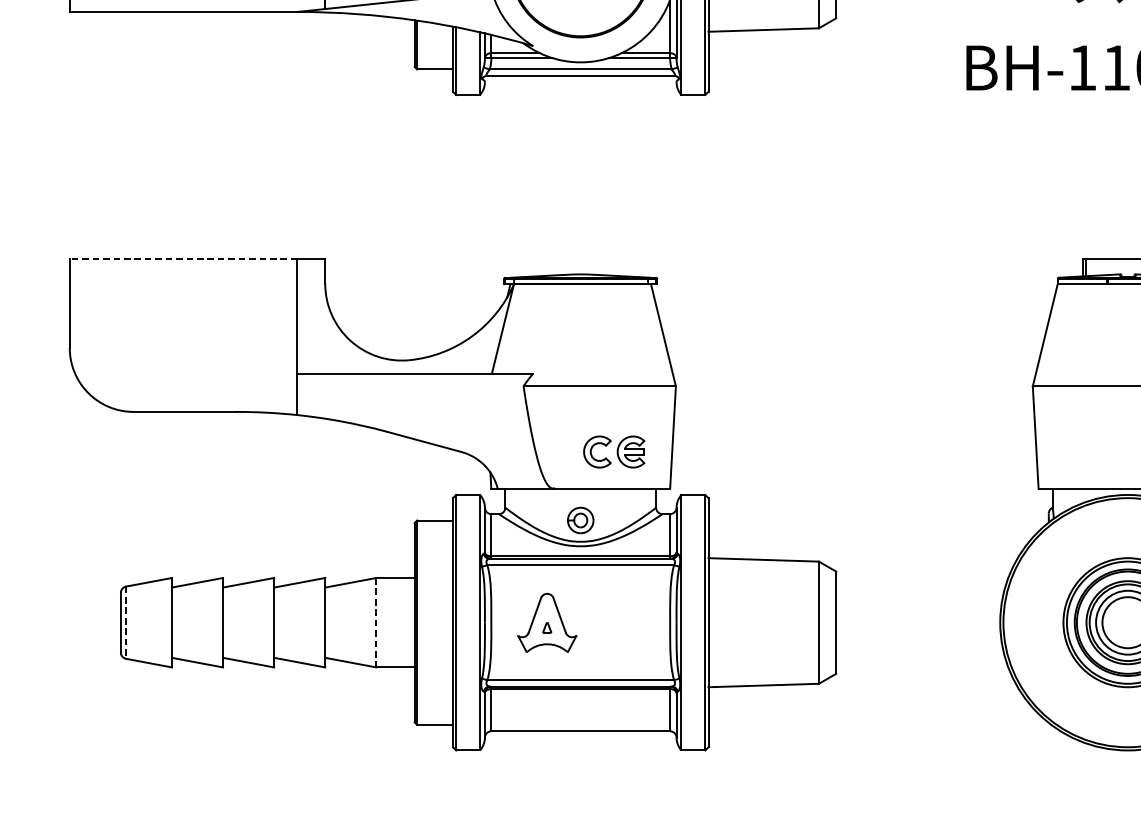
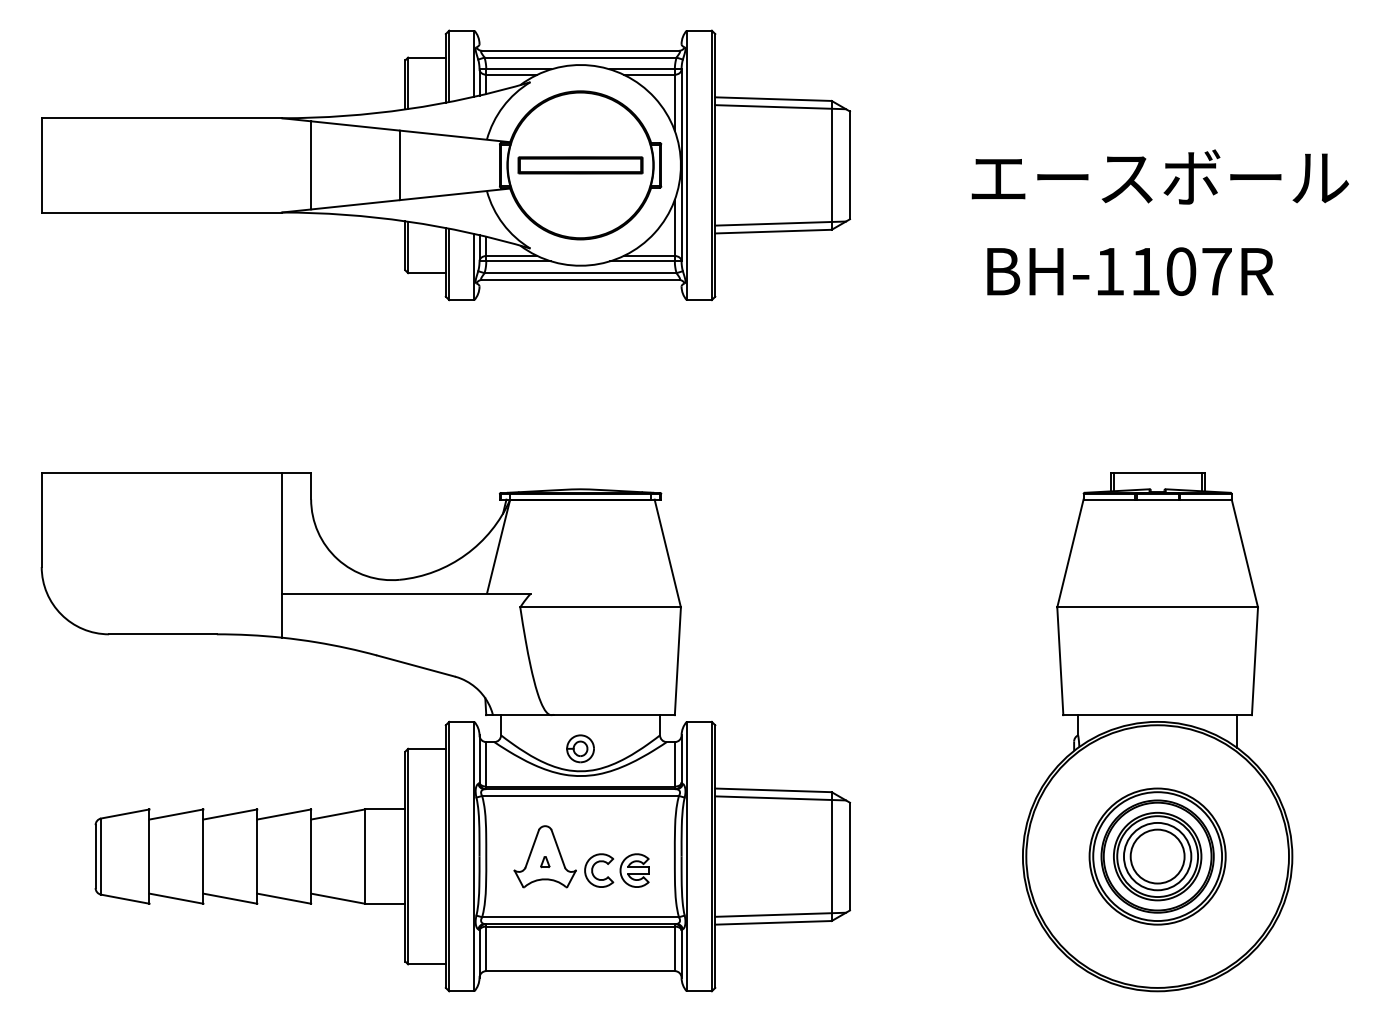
line: (770, 22) -> (780, 223), added
line: (183, 258) -> (161, 472), dashed -> solid
part: (613, 451) -> (616, 870), moved
line: (770, 567) -> (780, 798), added
line: (126, 623) -> (101, 857), dashed -> solid
line: (376, 623) -> (365, 857), dashed -> solid
line: (770, 677) -> (780, 914), added

